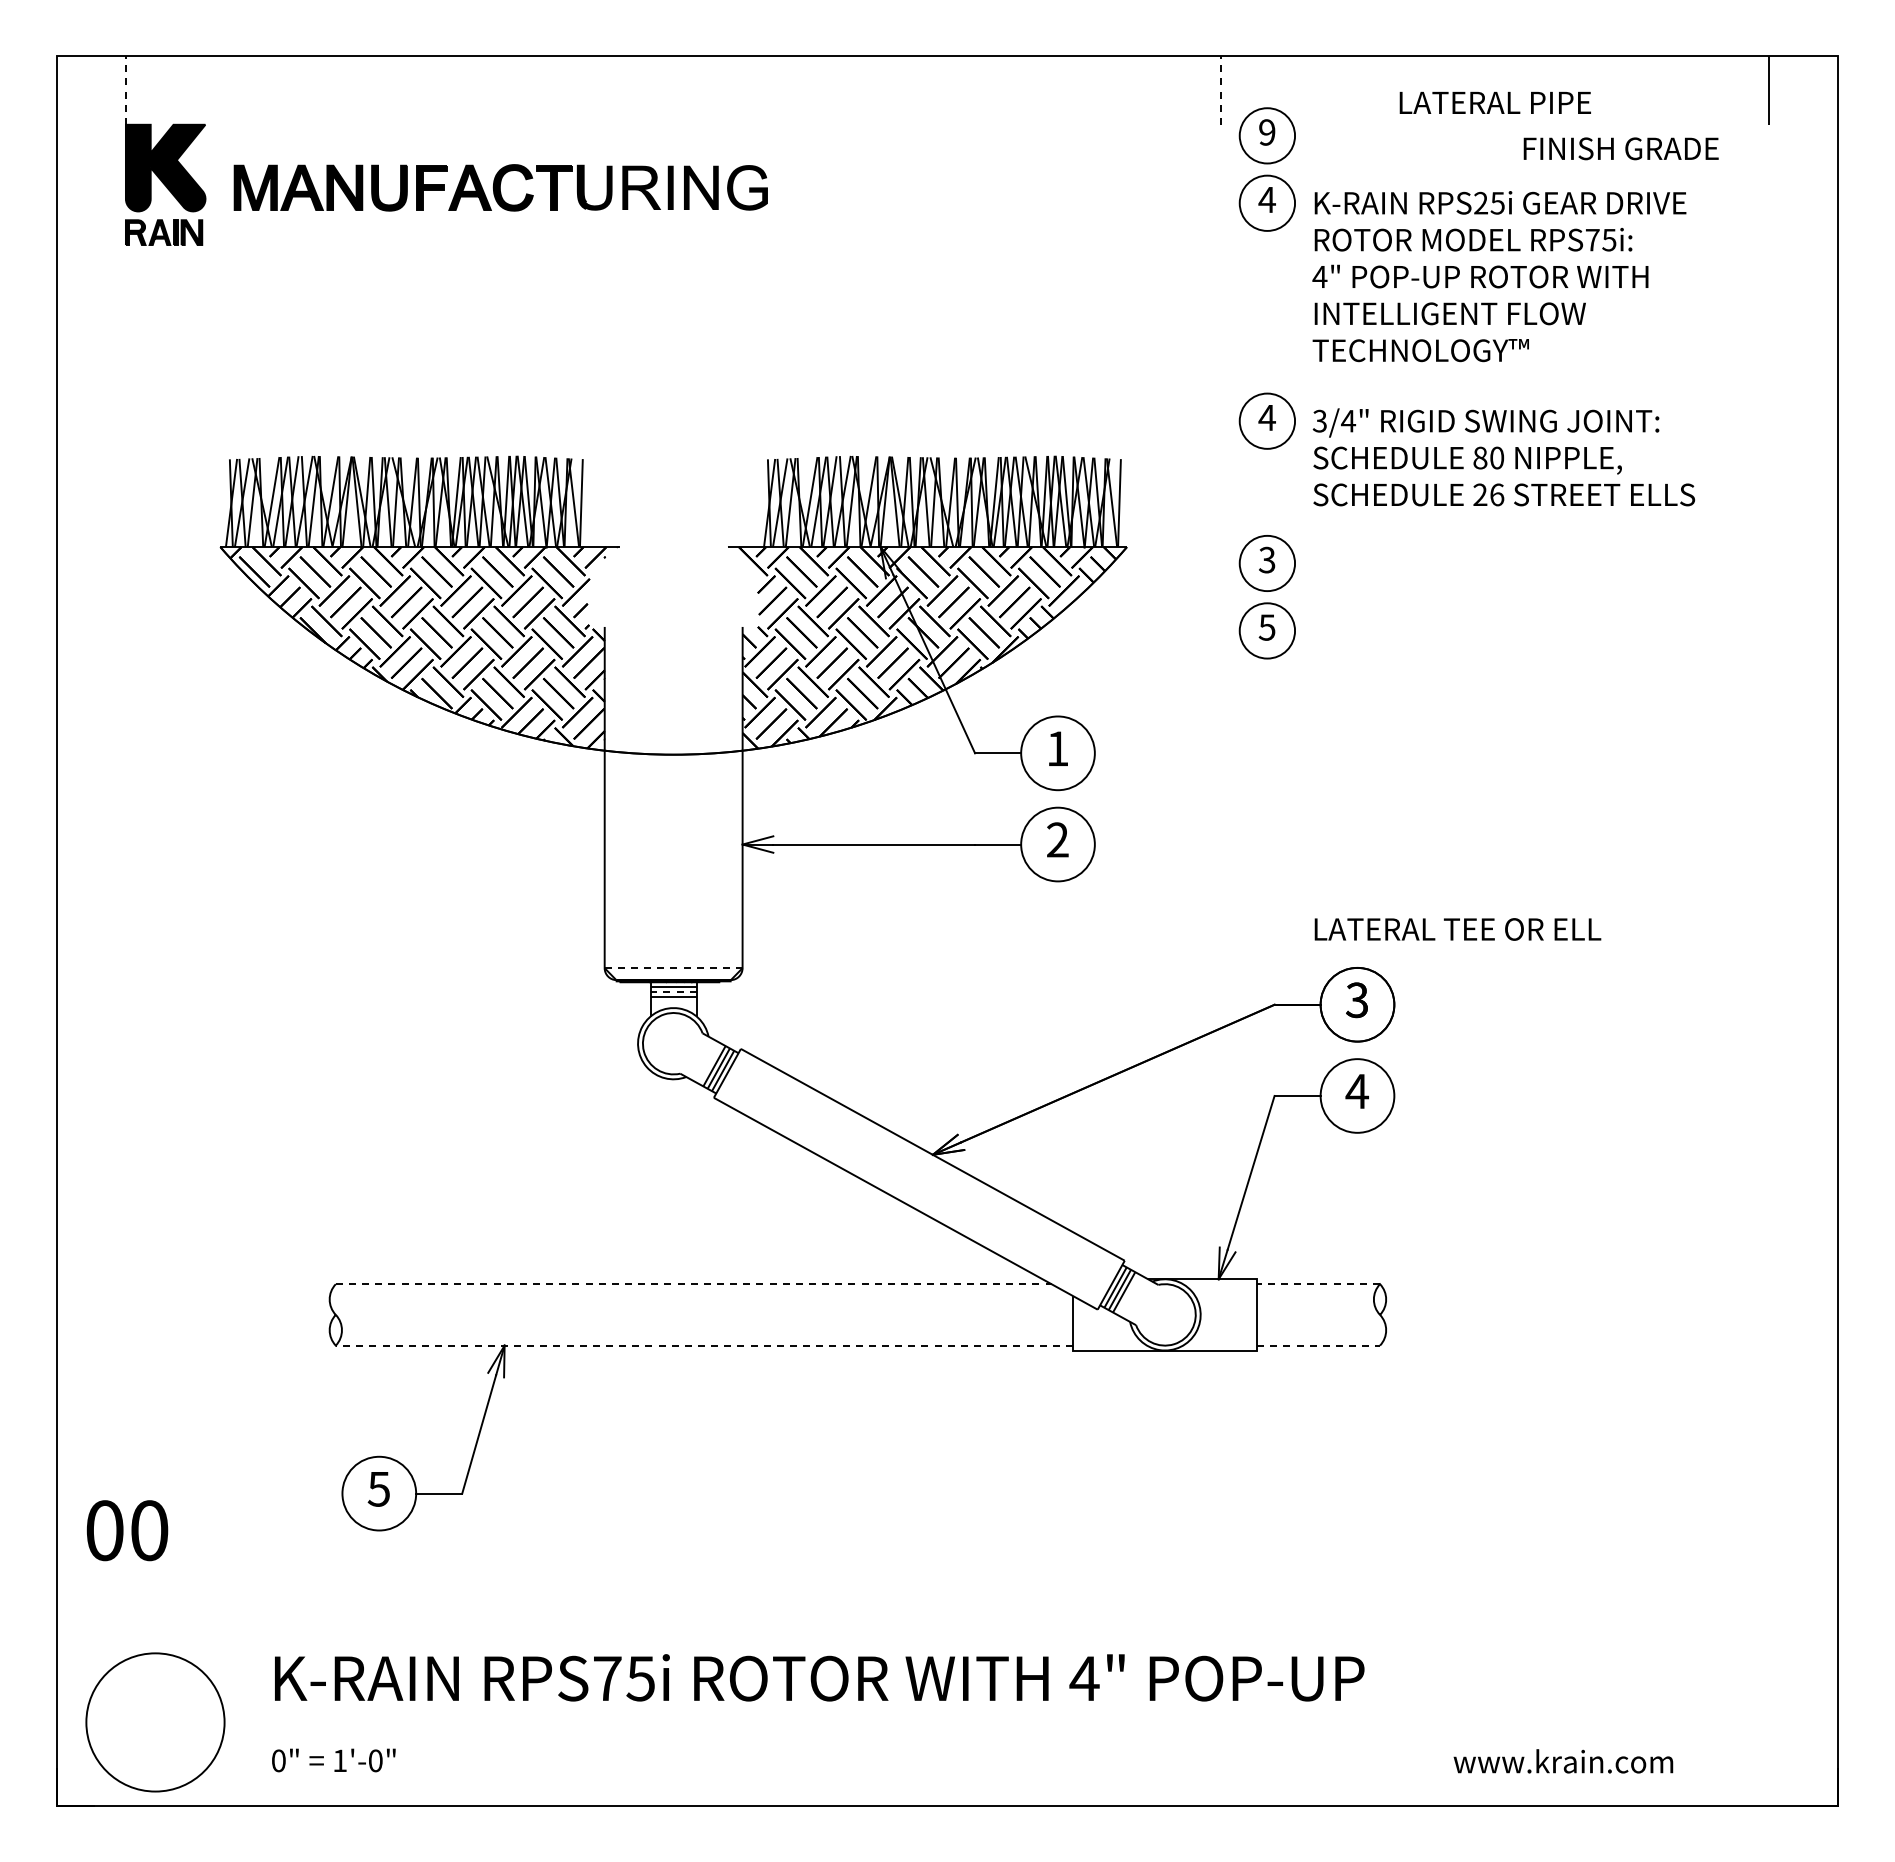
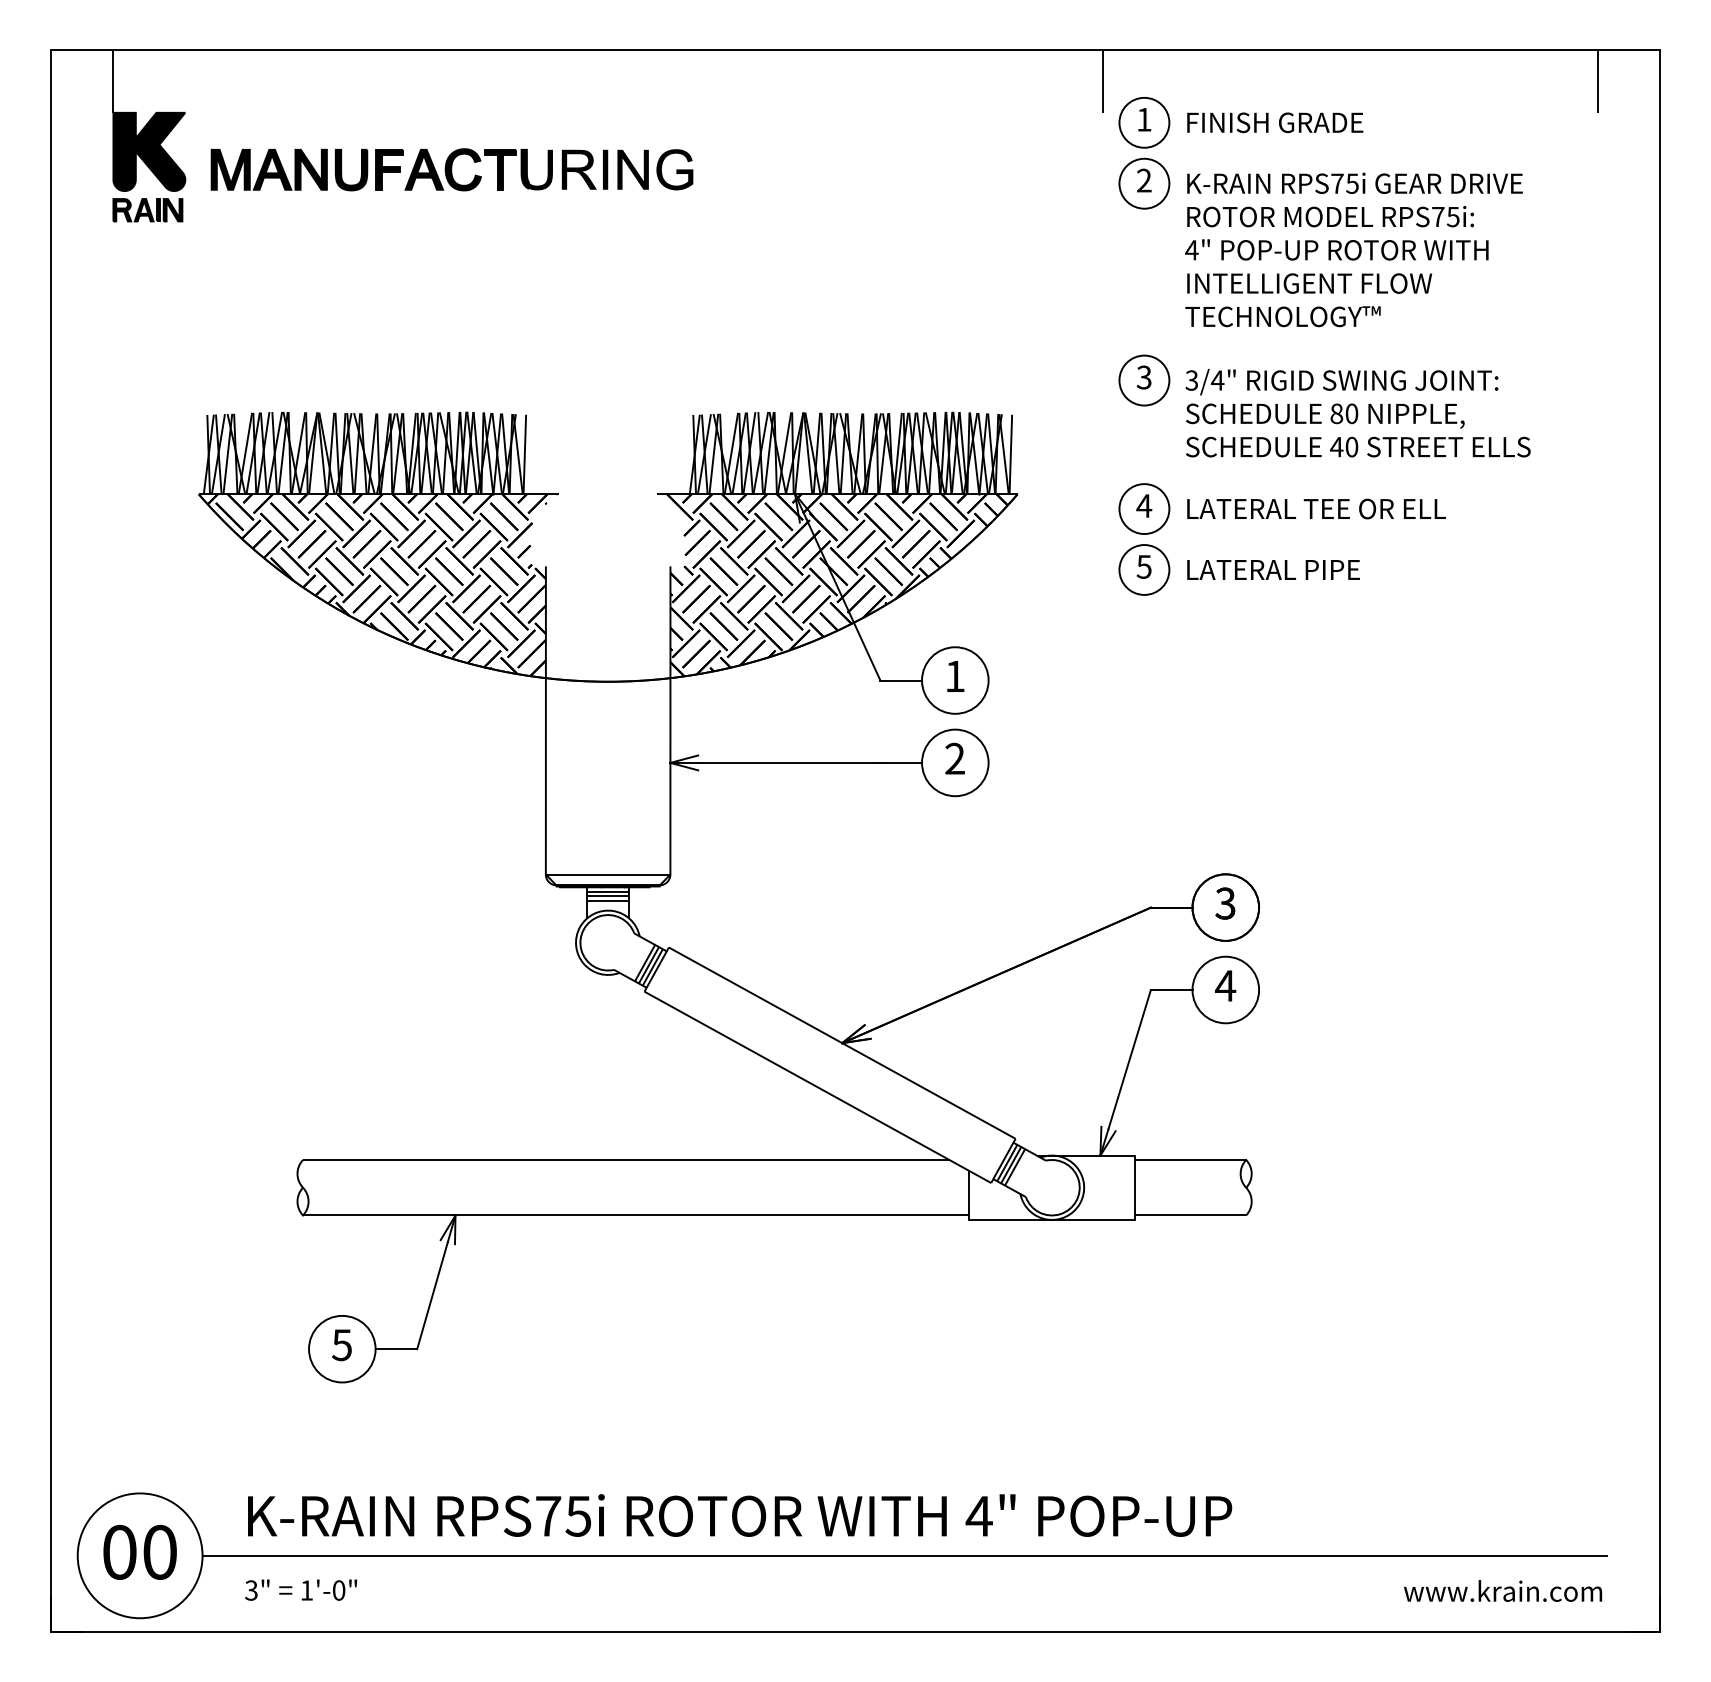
line: (125, 90) -> (113, 81), dashed -> solid
line: (1221, 90) -> (1102, 81), dashed -> solid
text: (1494, 102) -> (1272, 569), moved
text: (1267, 132) -> (1144, 119), 9 -> 1
text: (1620, 148) -> (1274, 122), moved
text: (1266, 199) -> (1143, 180), 4 -> 2
text: (1481, 202) -> (1337, 183), RPS25i -> RPS75i
text: (1266, 417) -> (1143, 377), 4 -> 3
text: (1488, 494) -> (1344, 446), 26 -> 40
text: (1266, 559) -> (1143, 505), 3 -> 4
text: (1457, 929) -> (1316, 509), moved
line: (673, 968) -> (608, 874), dashed -> solid
line: (673, 992) -> (608, 896), dashed -> solid
line: (693, 1284) -> (626, 1160), dashed -> solid
line: (1318, 1284) -> (1190, 1160), dashed -> solid
line: (704, 1345) -> (636, 1215), dashed -> solid
line: (1319, 1345) -> (1191, 1215), dashed -> solid
text: (127, 1530) -> (140, 1552), moved
line: (1001, 1722) -> (904, 1555), added
text: (278, 1760) -> (251, 1590), 0" -> 3"
text: (1563, 1761) -> (1503, 1591), moved

